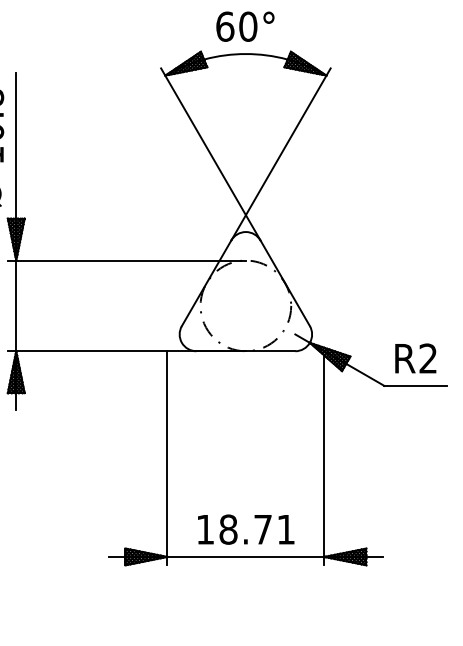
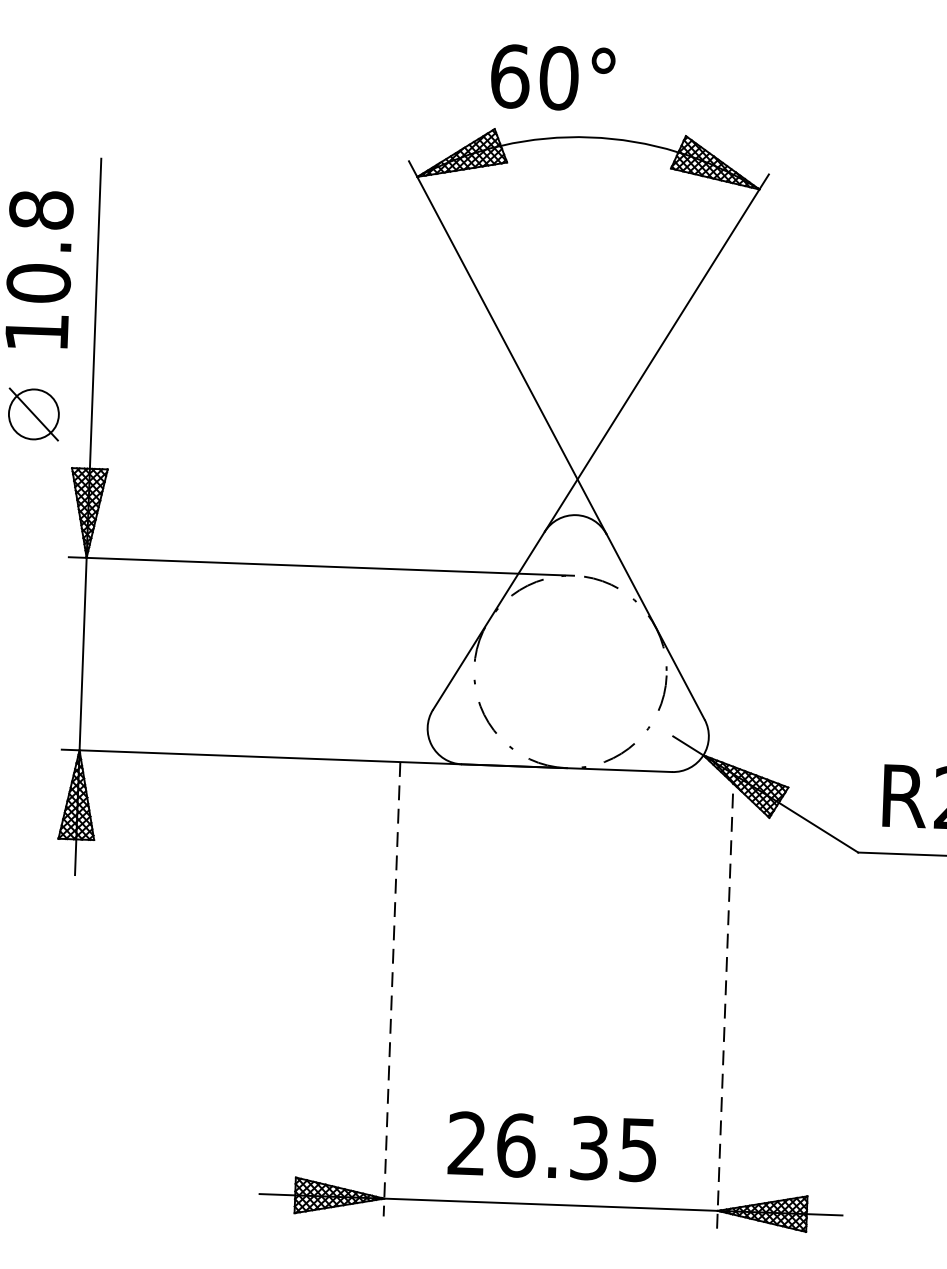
text: (245, 26) -> (553, 77), moved
line: (167, 458) -> (392, 989), solid -> dashed
line: (324, 460) -> (725, 1006), solid -> dashed
text: (245, 529) -> (552, 1146), 18.71 -> 26.35

